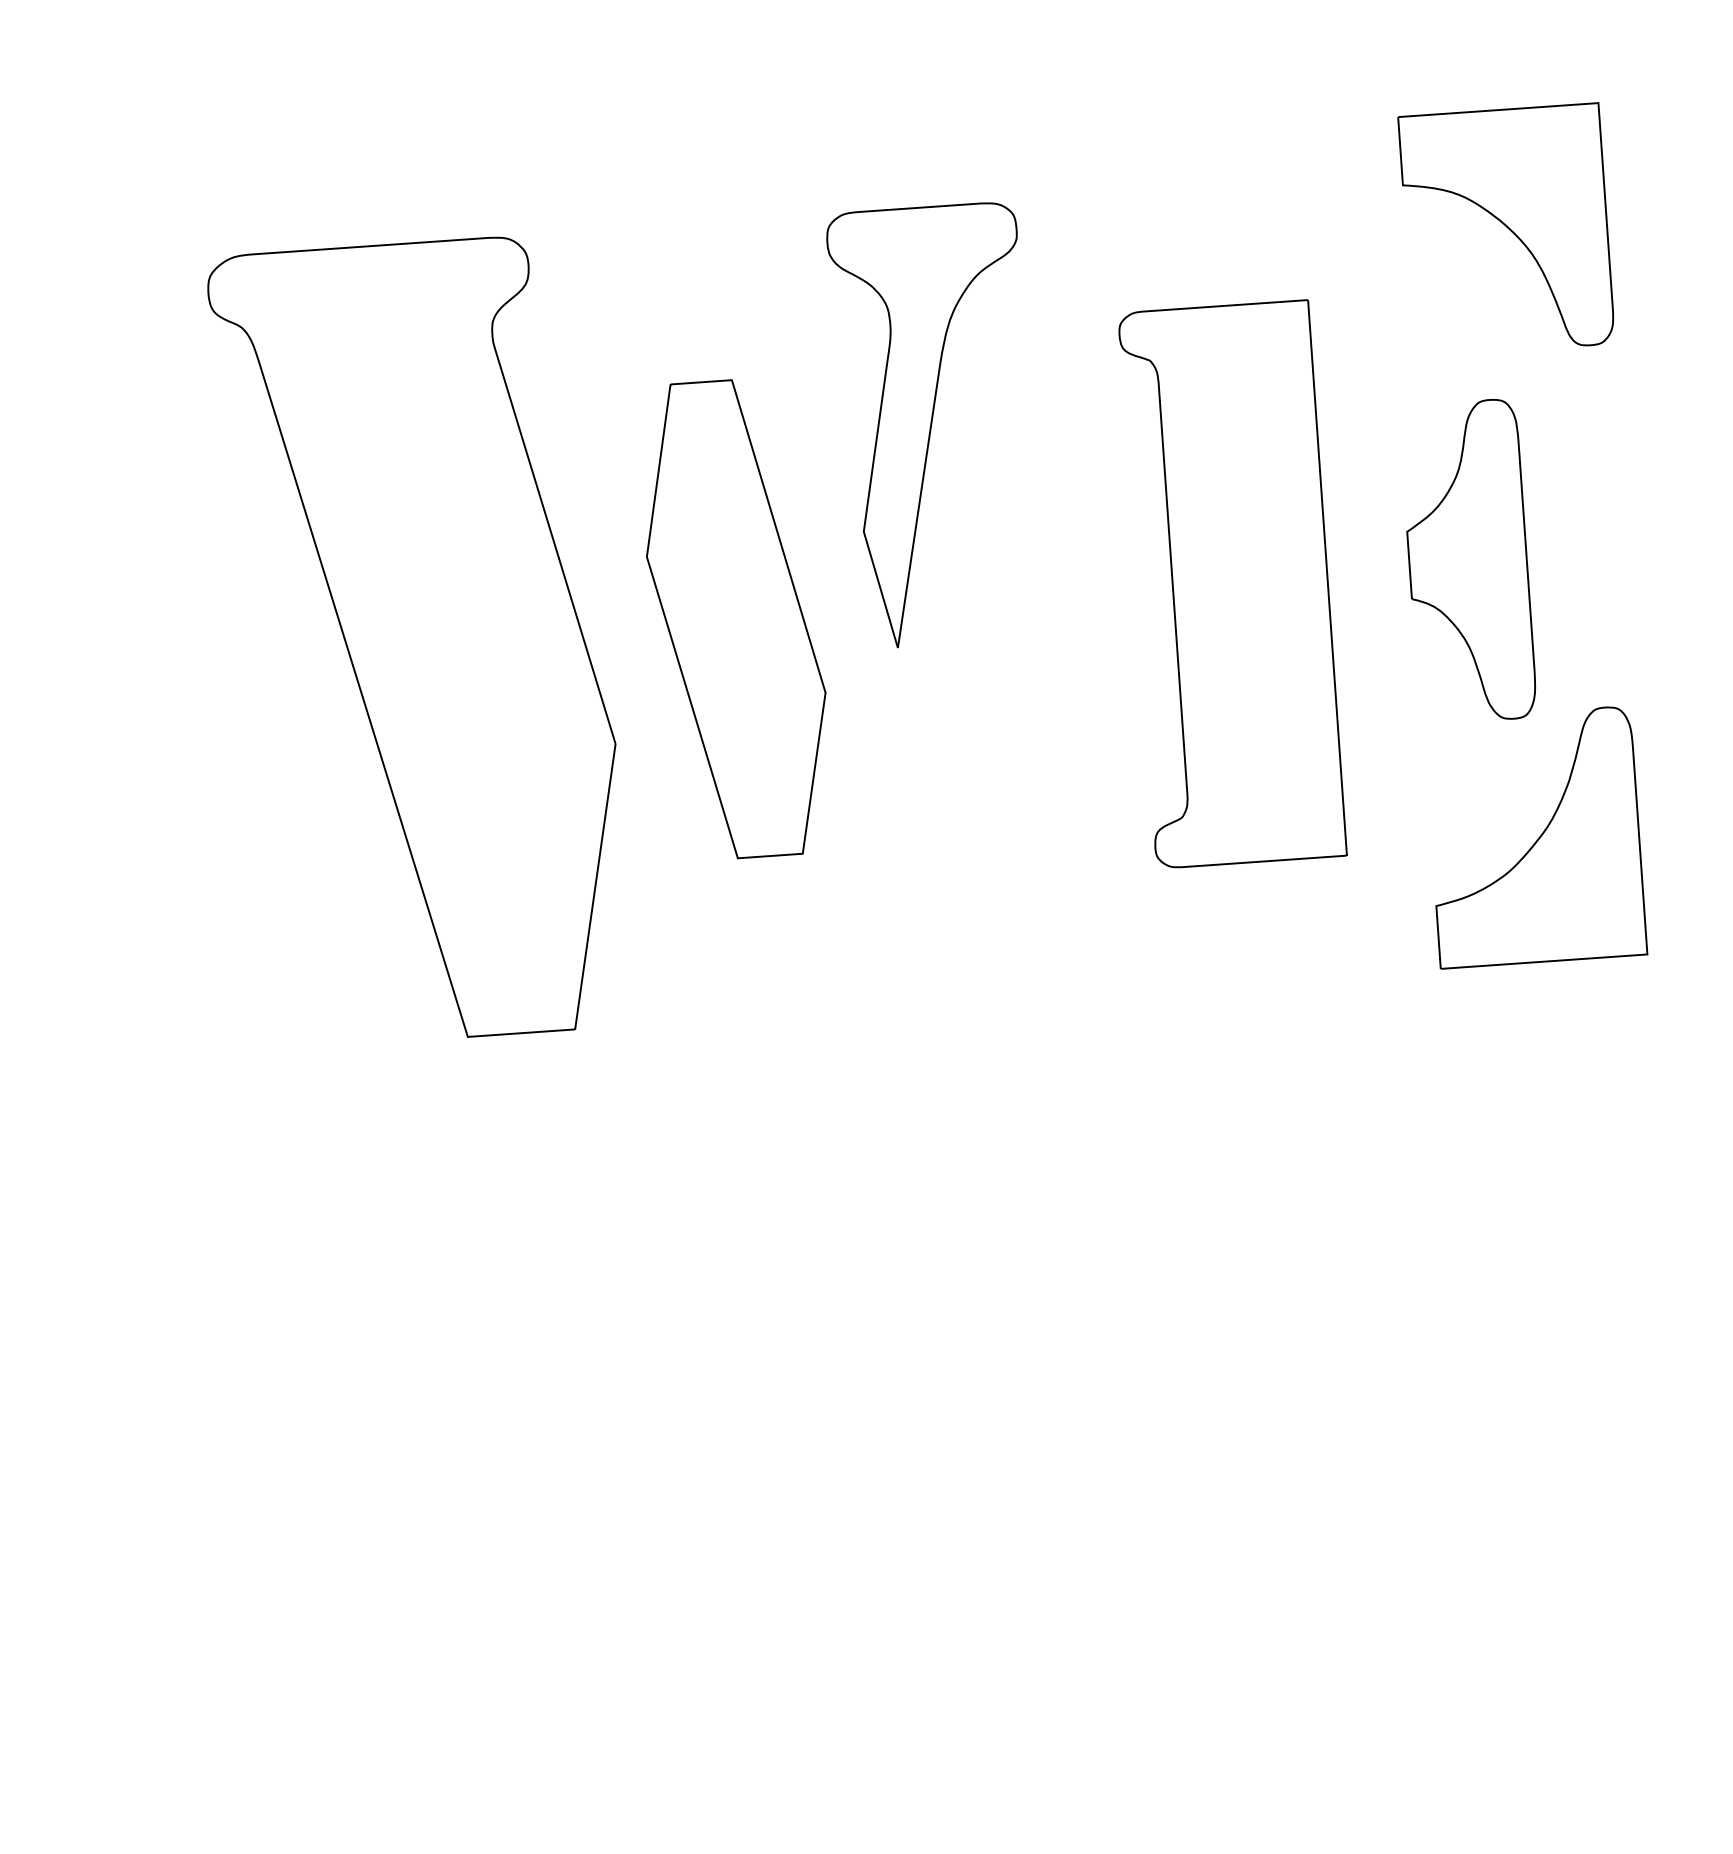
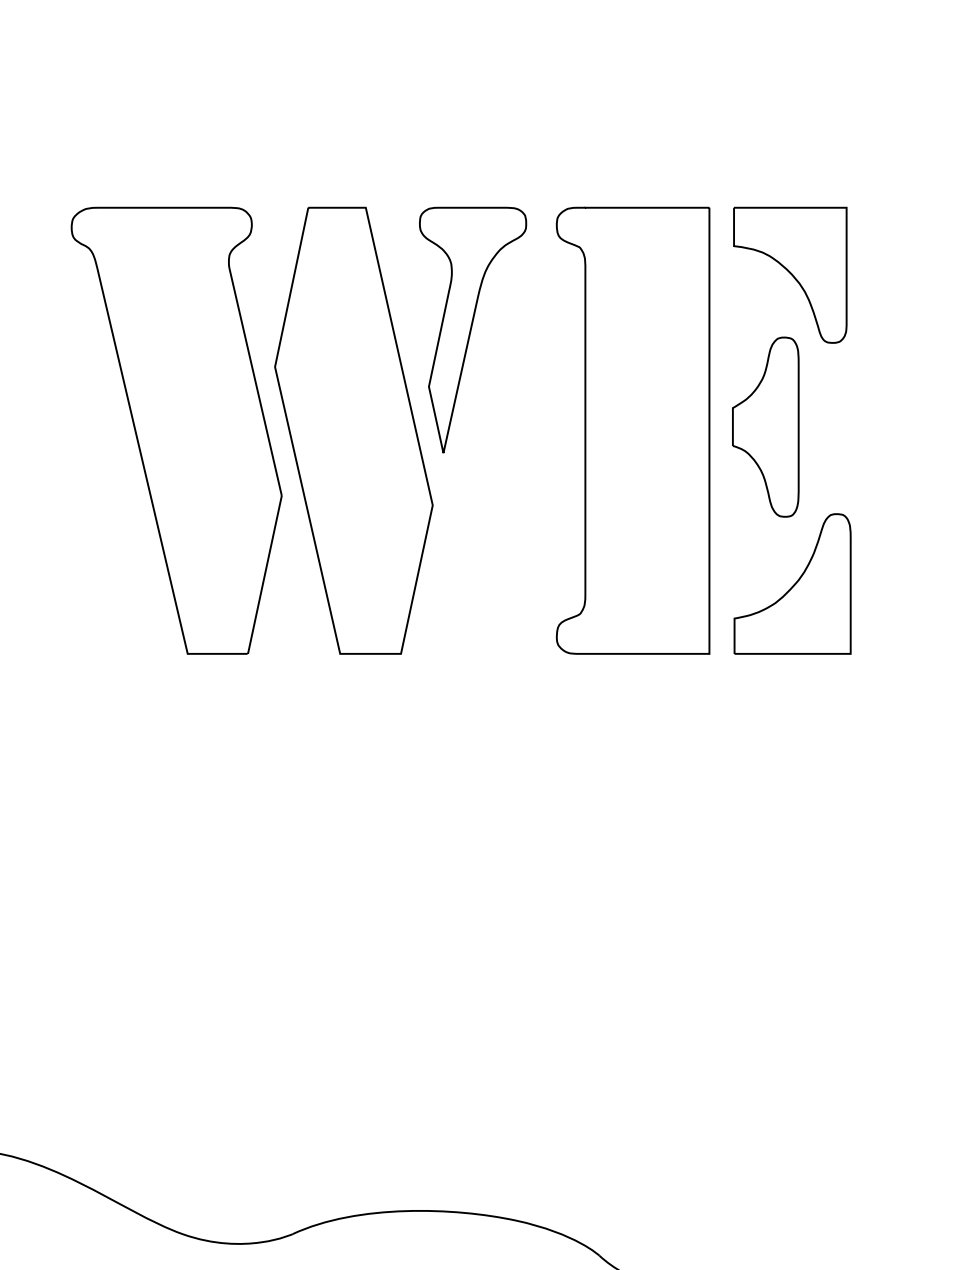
part: (1506, 228) -> (790, 274), moved
part: (1231, 584) -> (632, 430), size x1.43
part: (735, 618) -> (353, 430), size x1.67

